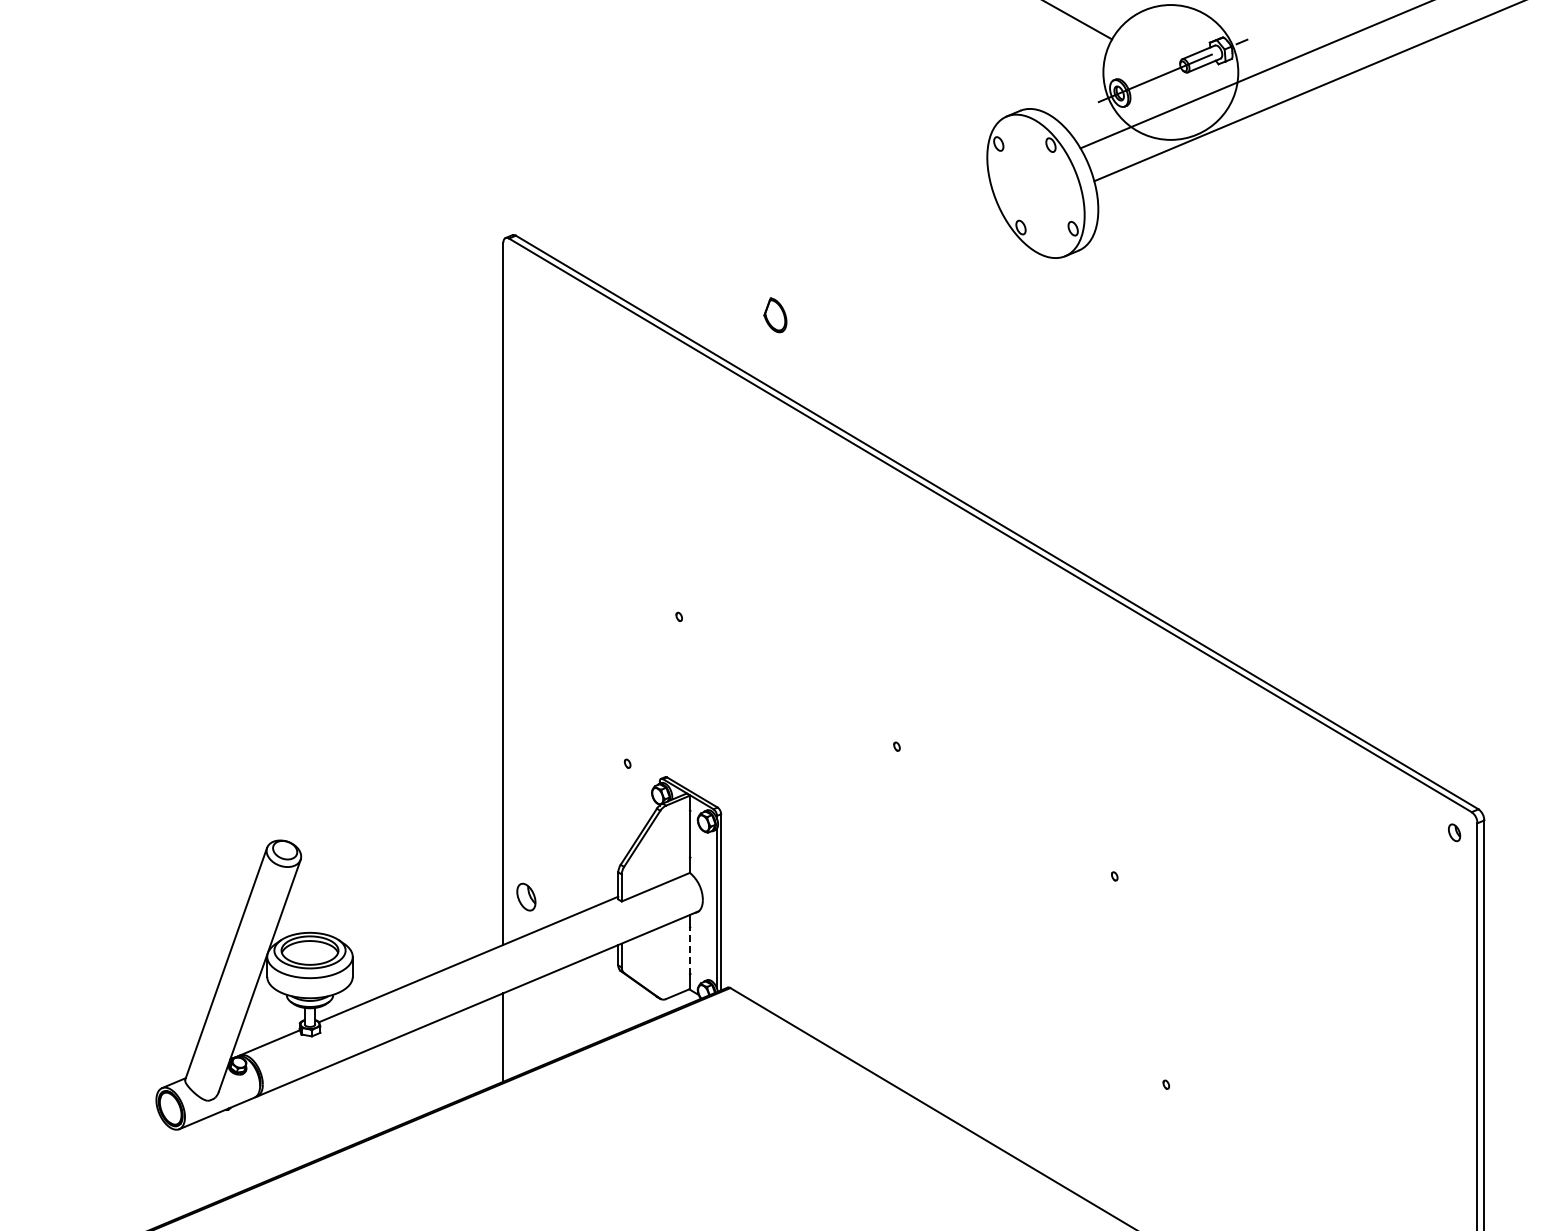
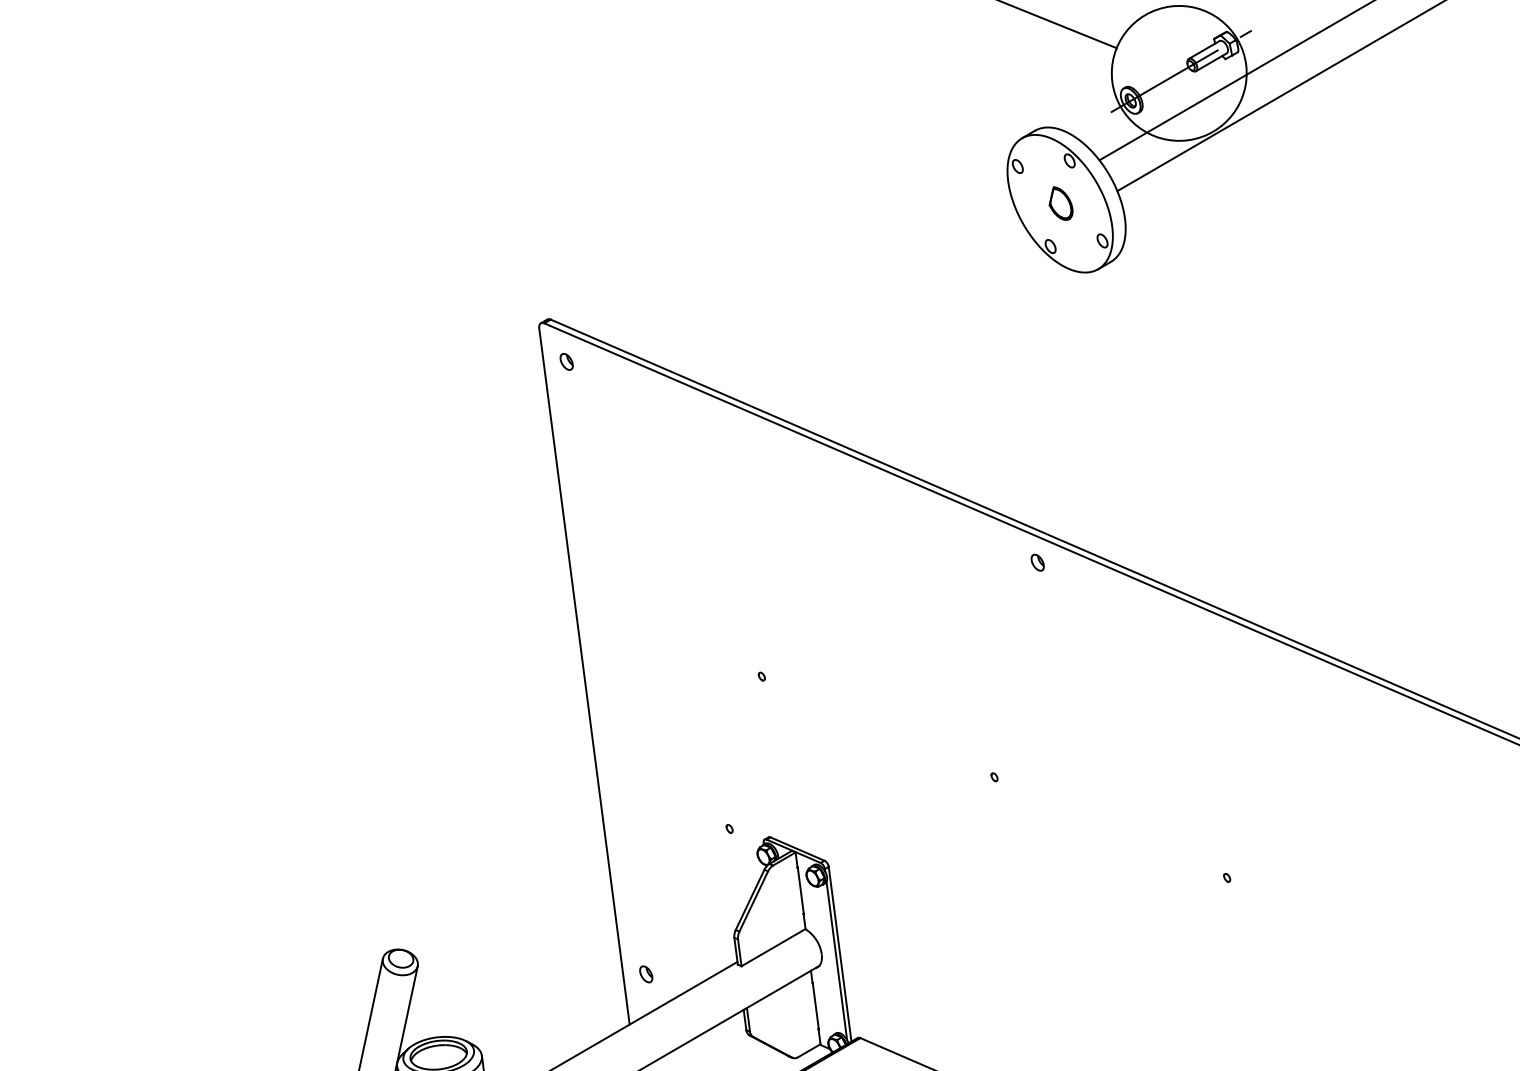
part: (525, 279) -> (565, 361), added
part: (775, 315) -> (1060, 203), moved
part: (967, 539) -> (1037, 562), added
part: (525, 897) -> (645, 974), size x0.62
line: (690, 950) -> (815, 1005), dashed -> solid

